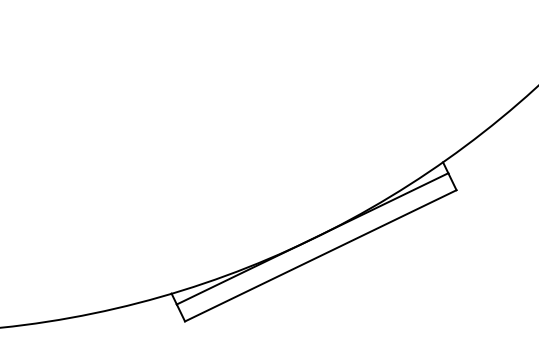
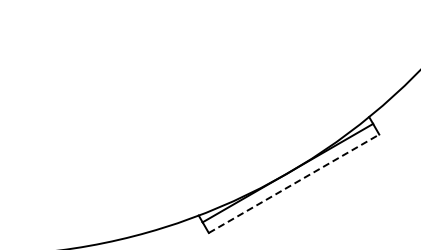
line: (321, 255) -> (294, 183), solid -> dashed

